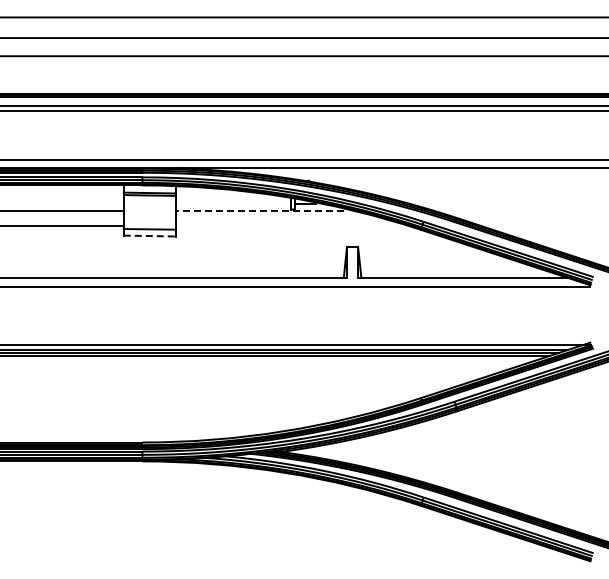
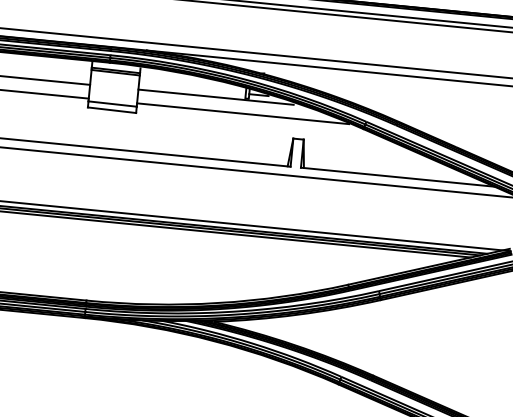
line: (259, 211) -> (215, 97), dashed -> solid
line: (290, 226) -> (242, 114), added
line: (150, 236) -> (112, 110), dashed -> solid

